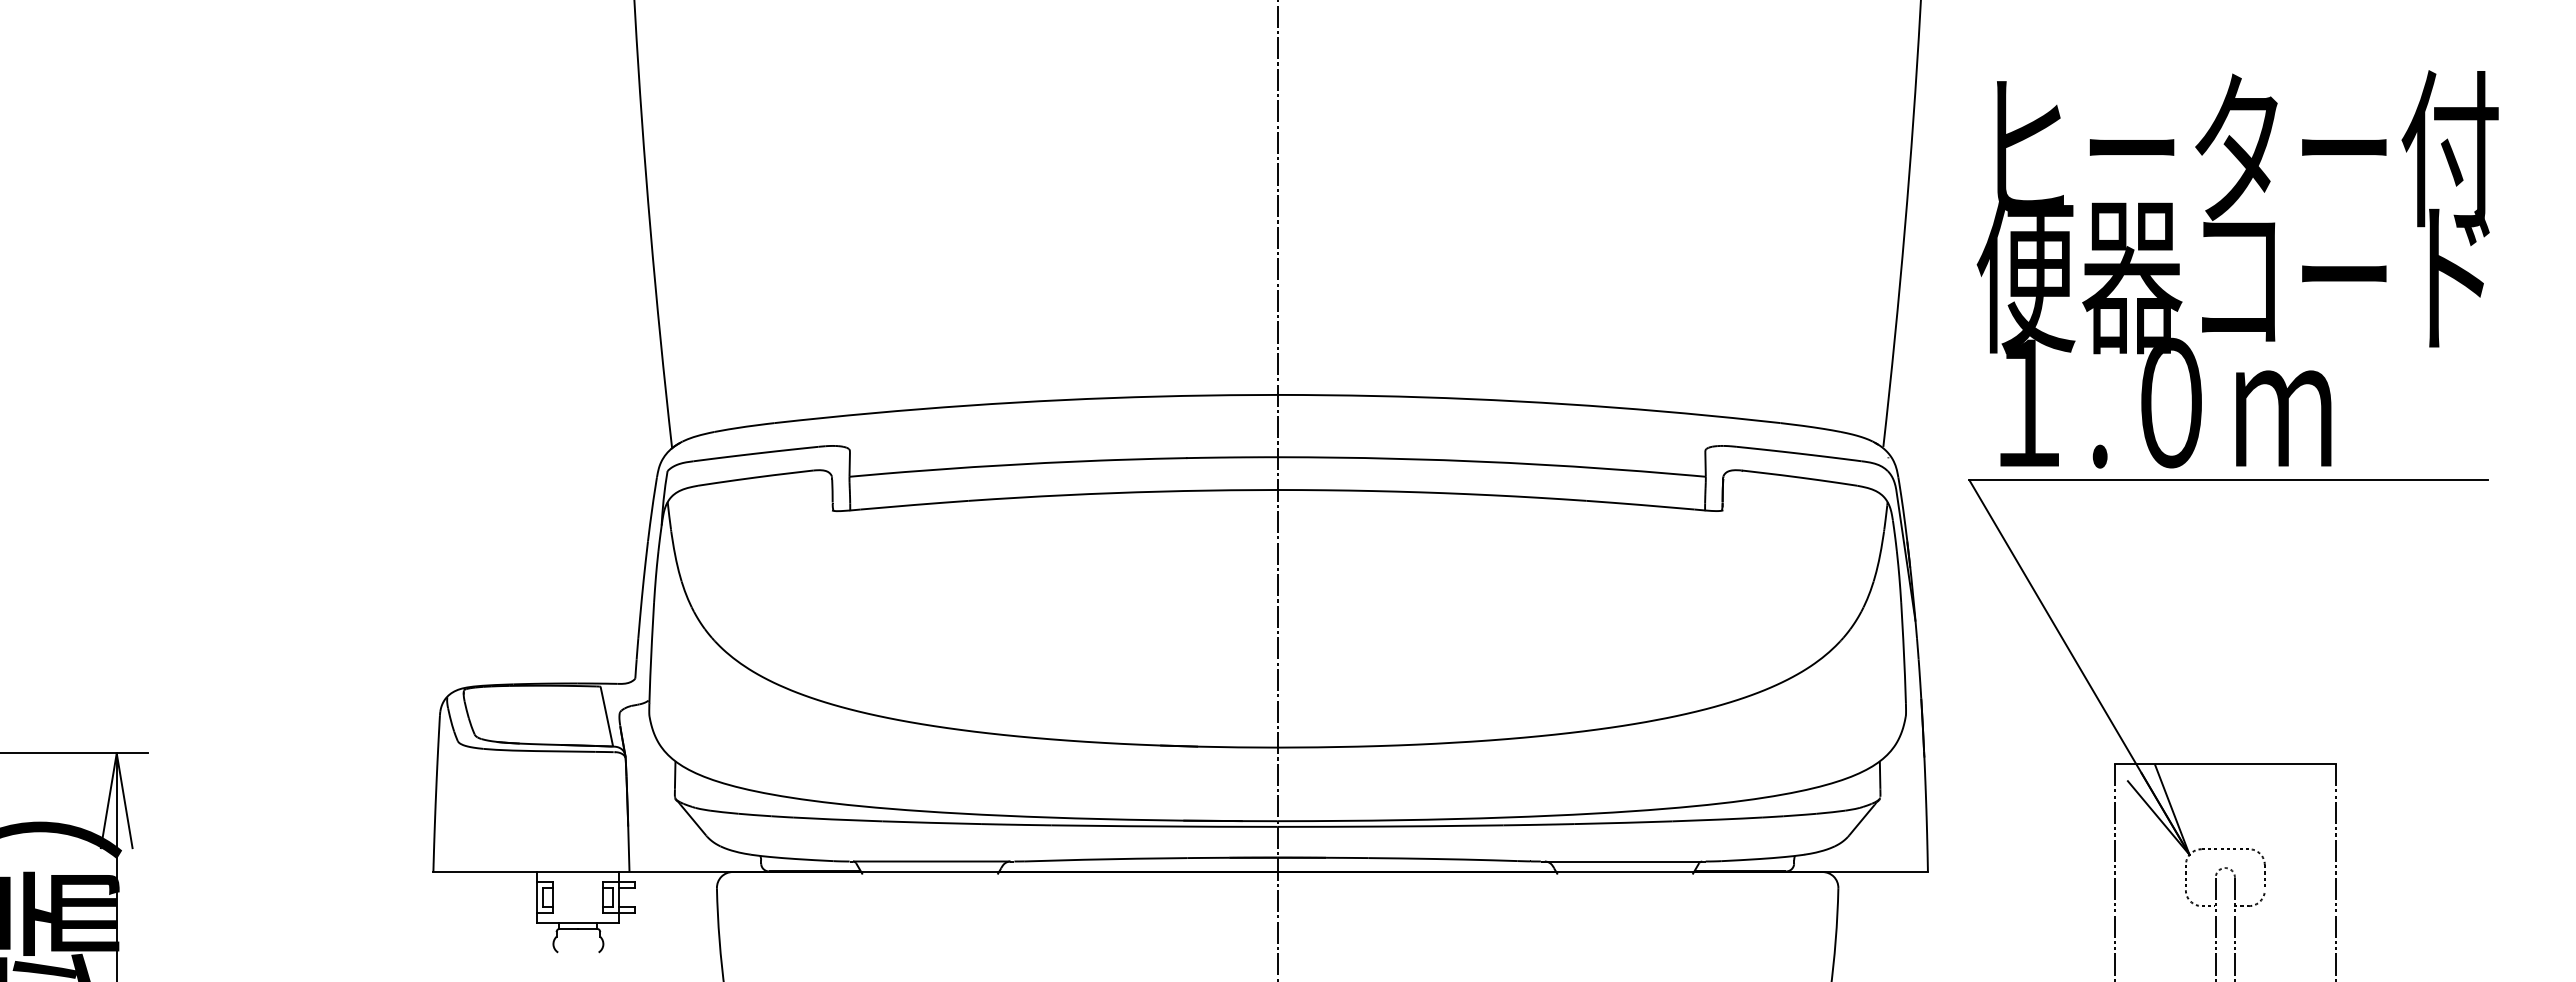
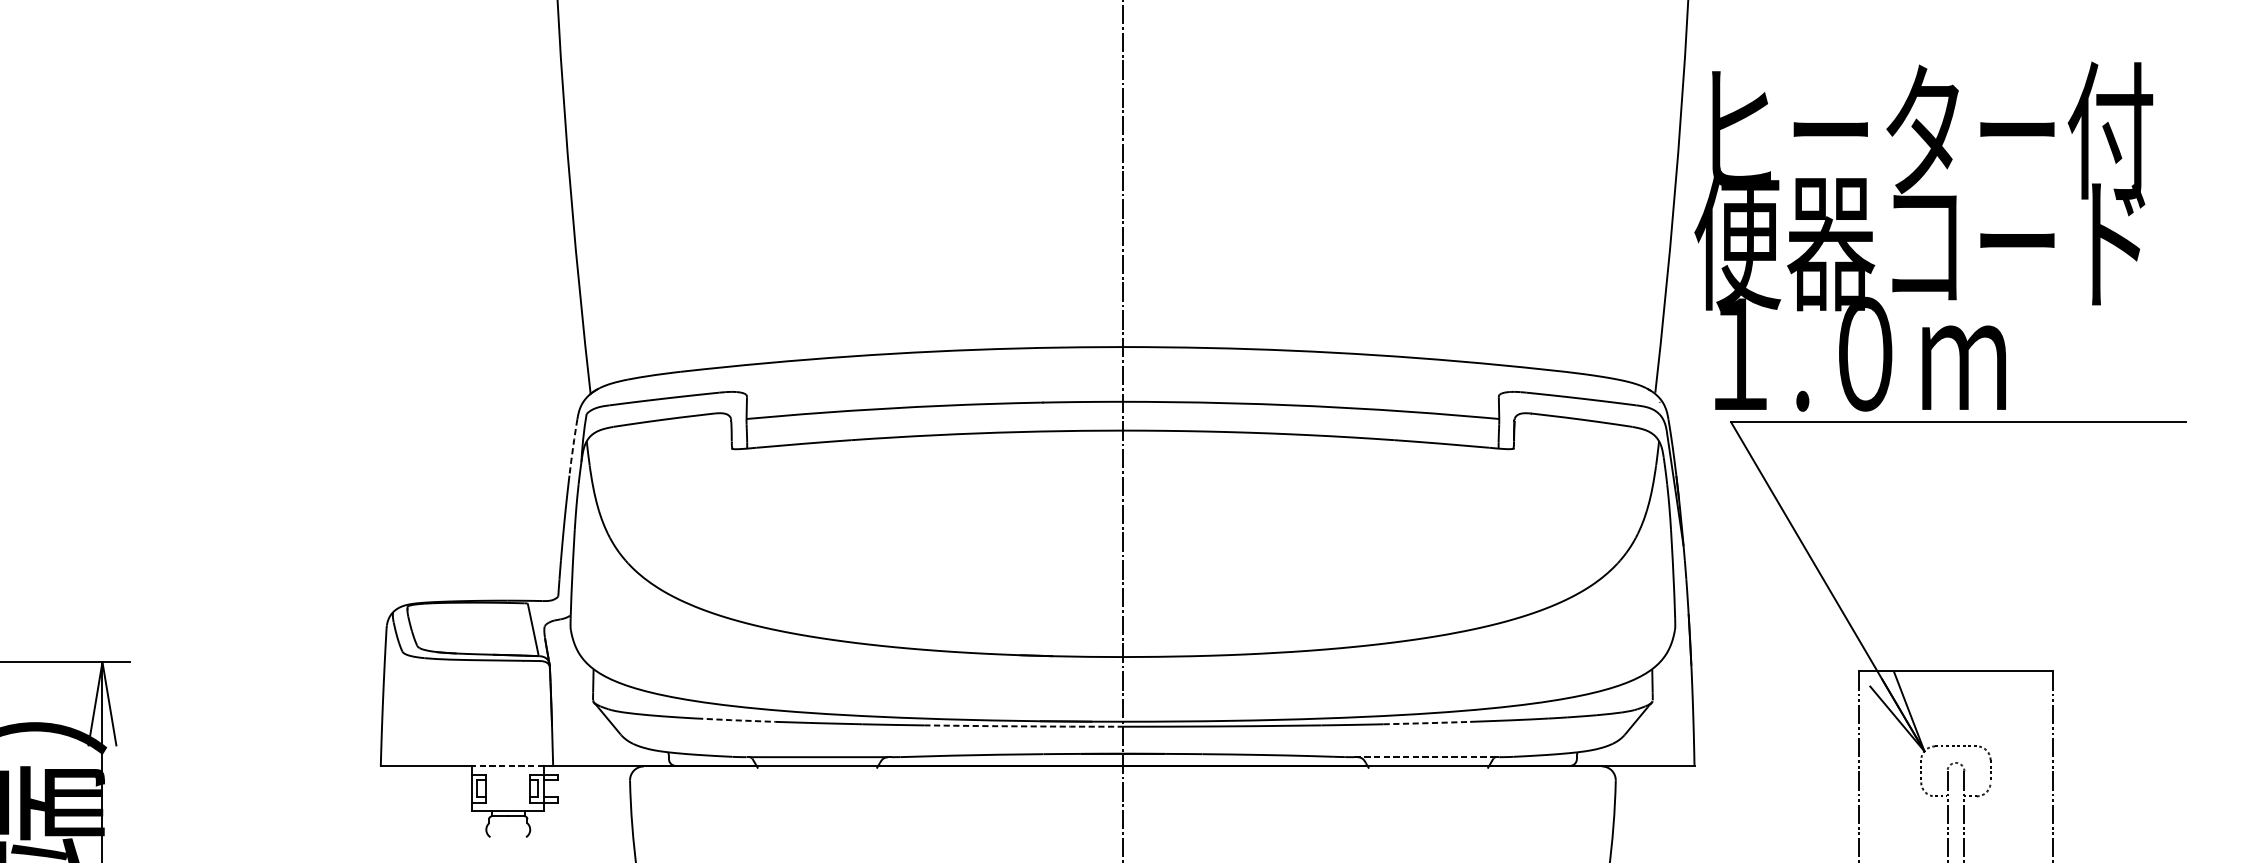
text: (2237, 269) -> (1923, 236), moved
line: (652, 508) -> (573, 446), solid -> dashed
line: (838, 819) -> (736, 720), solid -> dashed
line: (1623, 822) -> (1426, 722), solid -> dashed
line: (1165, 826) -> (1024, 726), solid -> dashed
line: (1621, 861) -> (1425, 757), solid -> dashed
line: (577, 872) -> (507, 766), solid -> dashed

